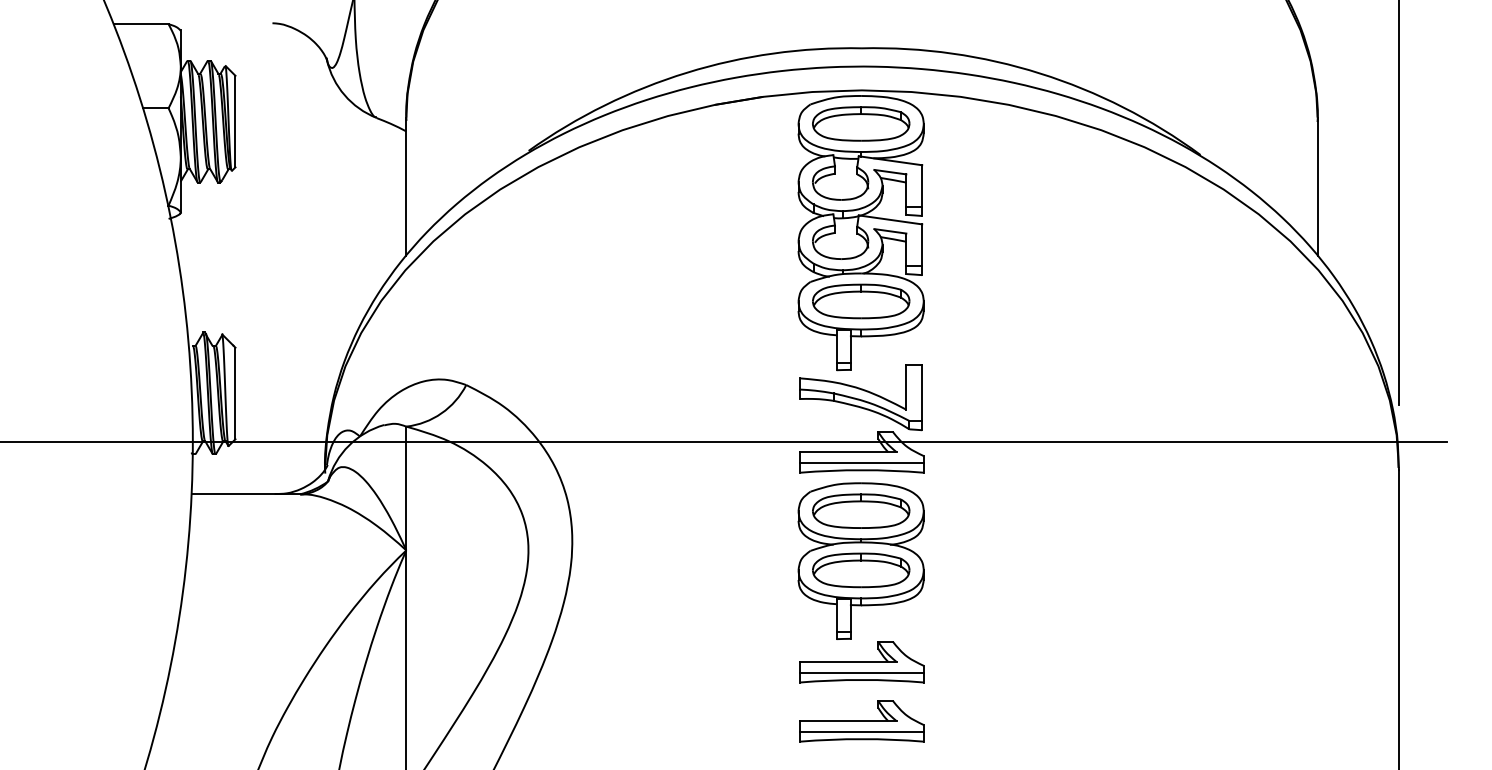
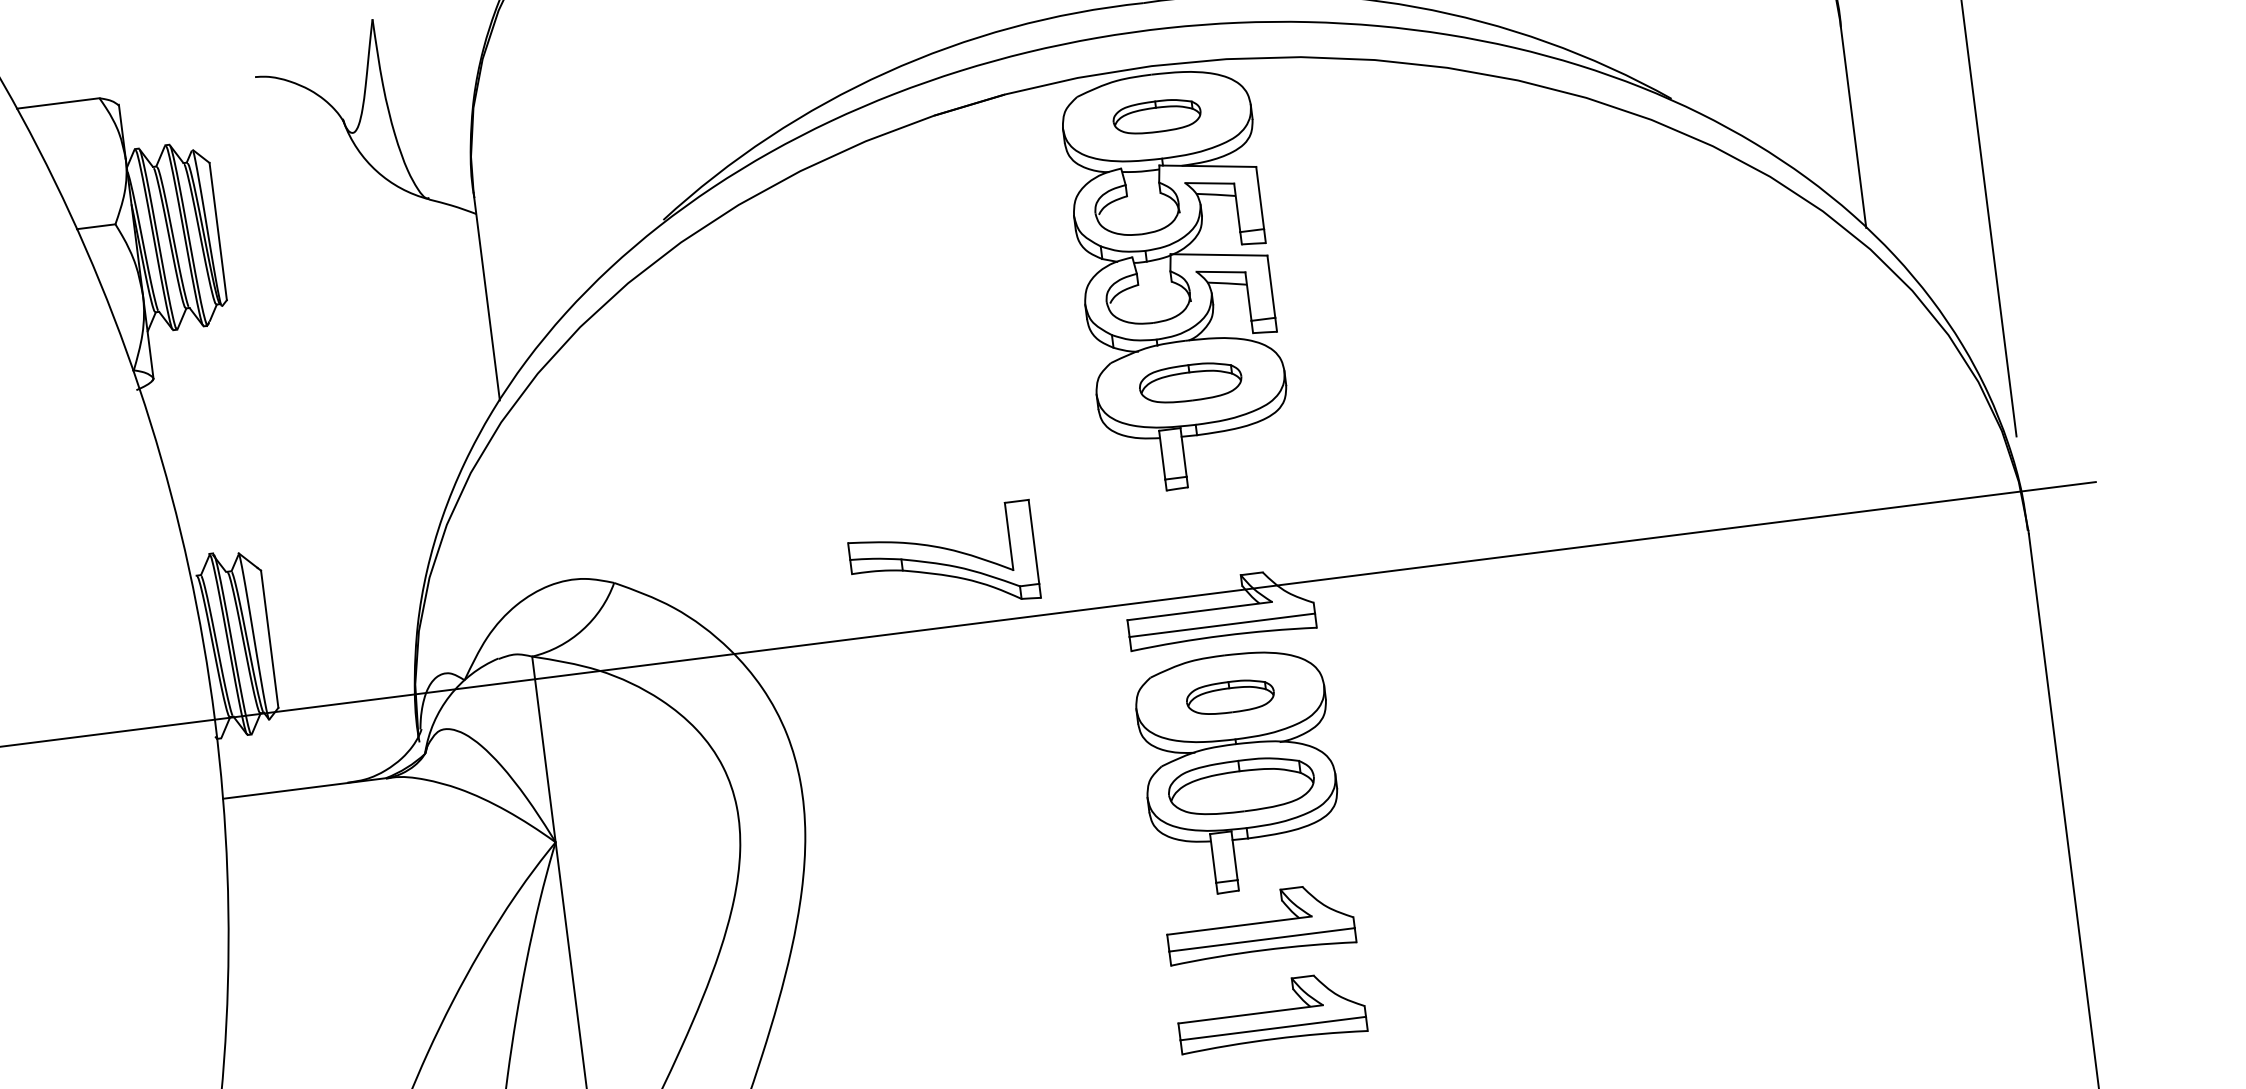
part: (861, 123) -> (1157, 115), size x0.6
part: (861, 301) -> (1191, 382), size x0.7
part: (860, 397) -> (942, 560), moved
part: (861, 510) -> (1230, 696), size x0.6

